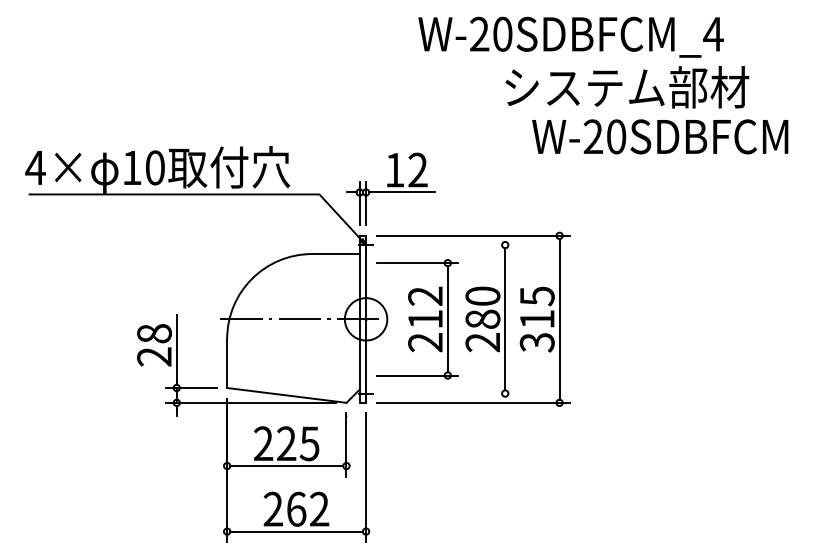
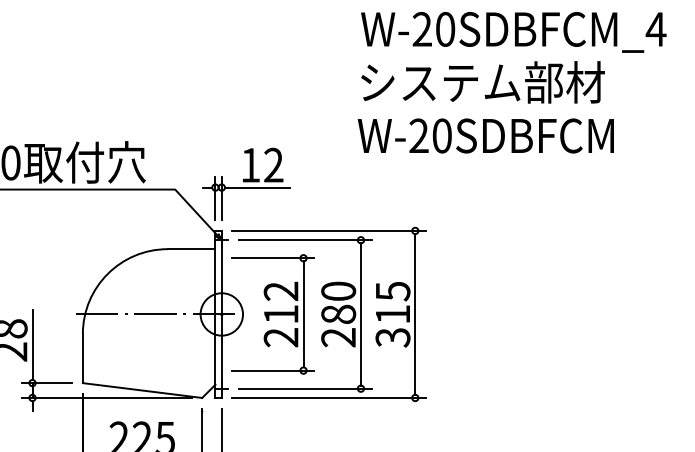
text: (570, 36) -> (513, 31), moved
text: (660, 136) -> (486, 135), moved
line: (449, 245) -> (305, 240), added
line: (449, 393) -> (305, 388), added

